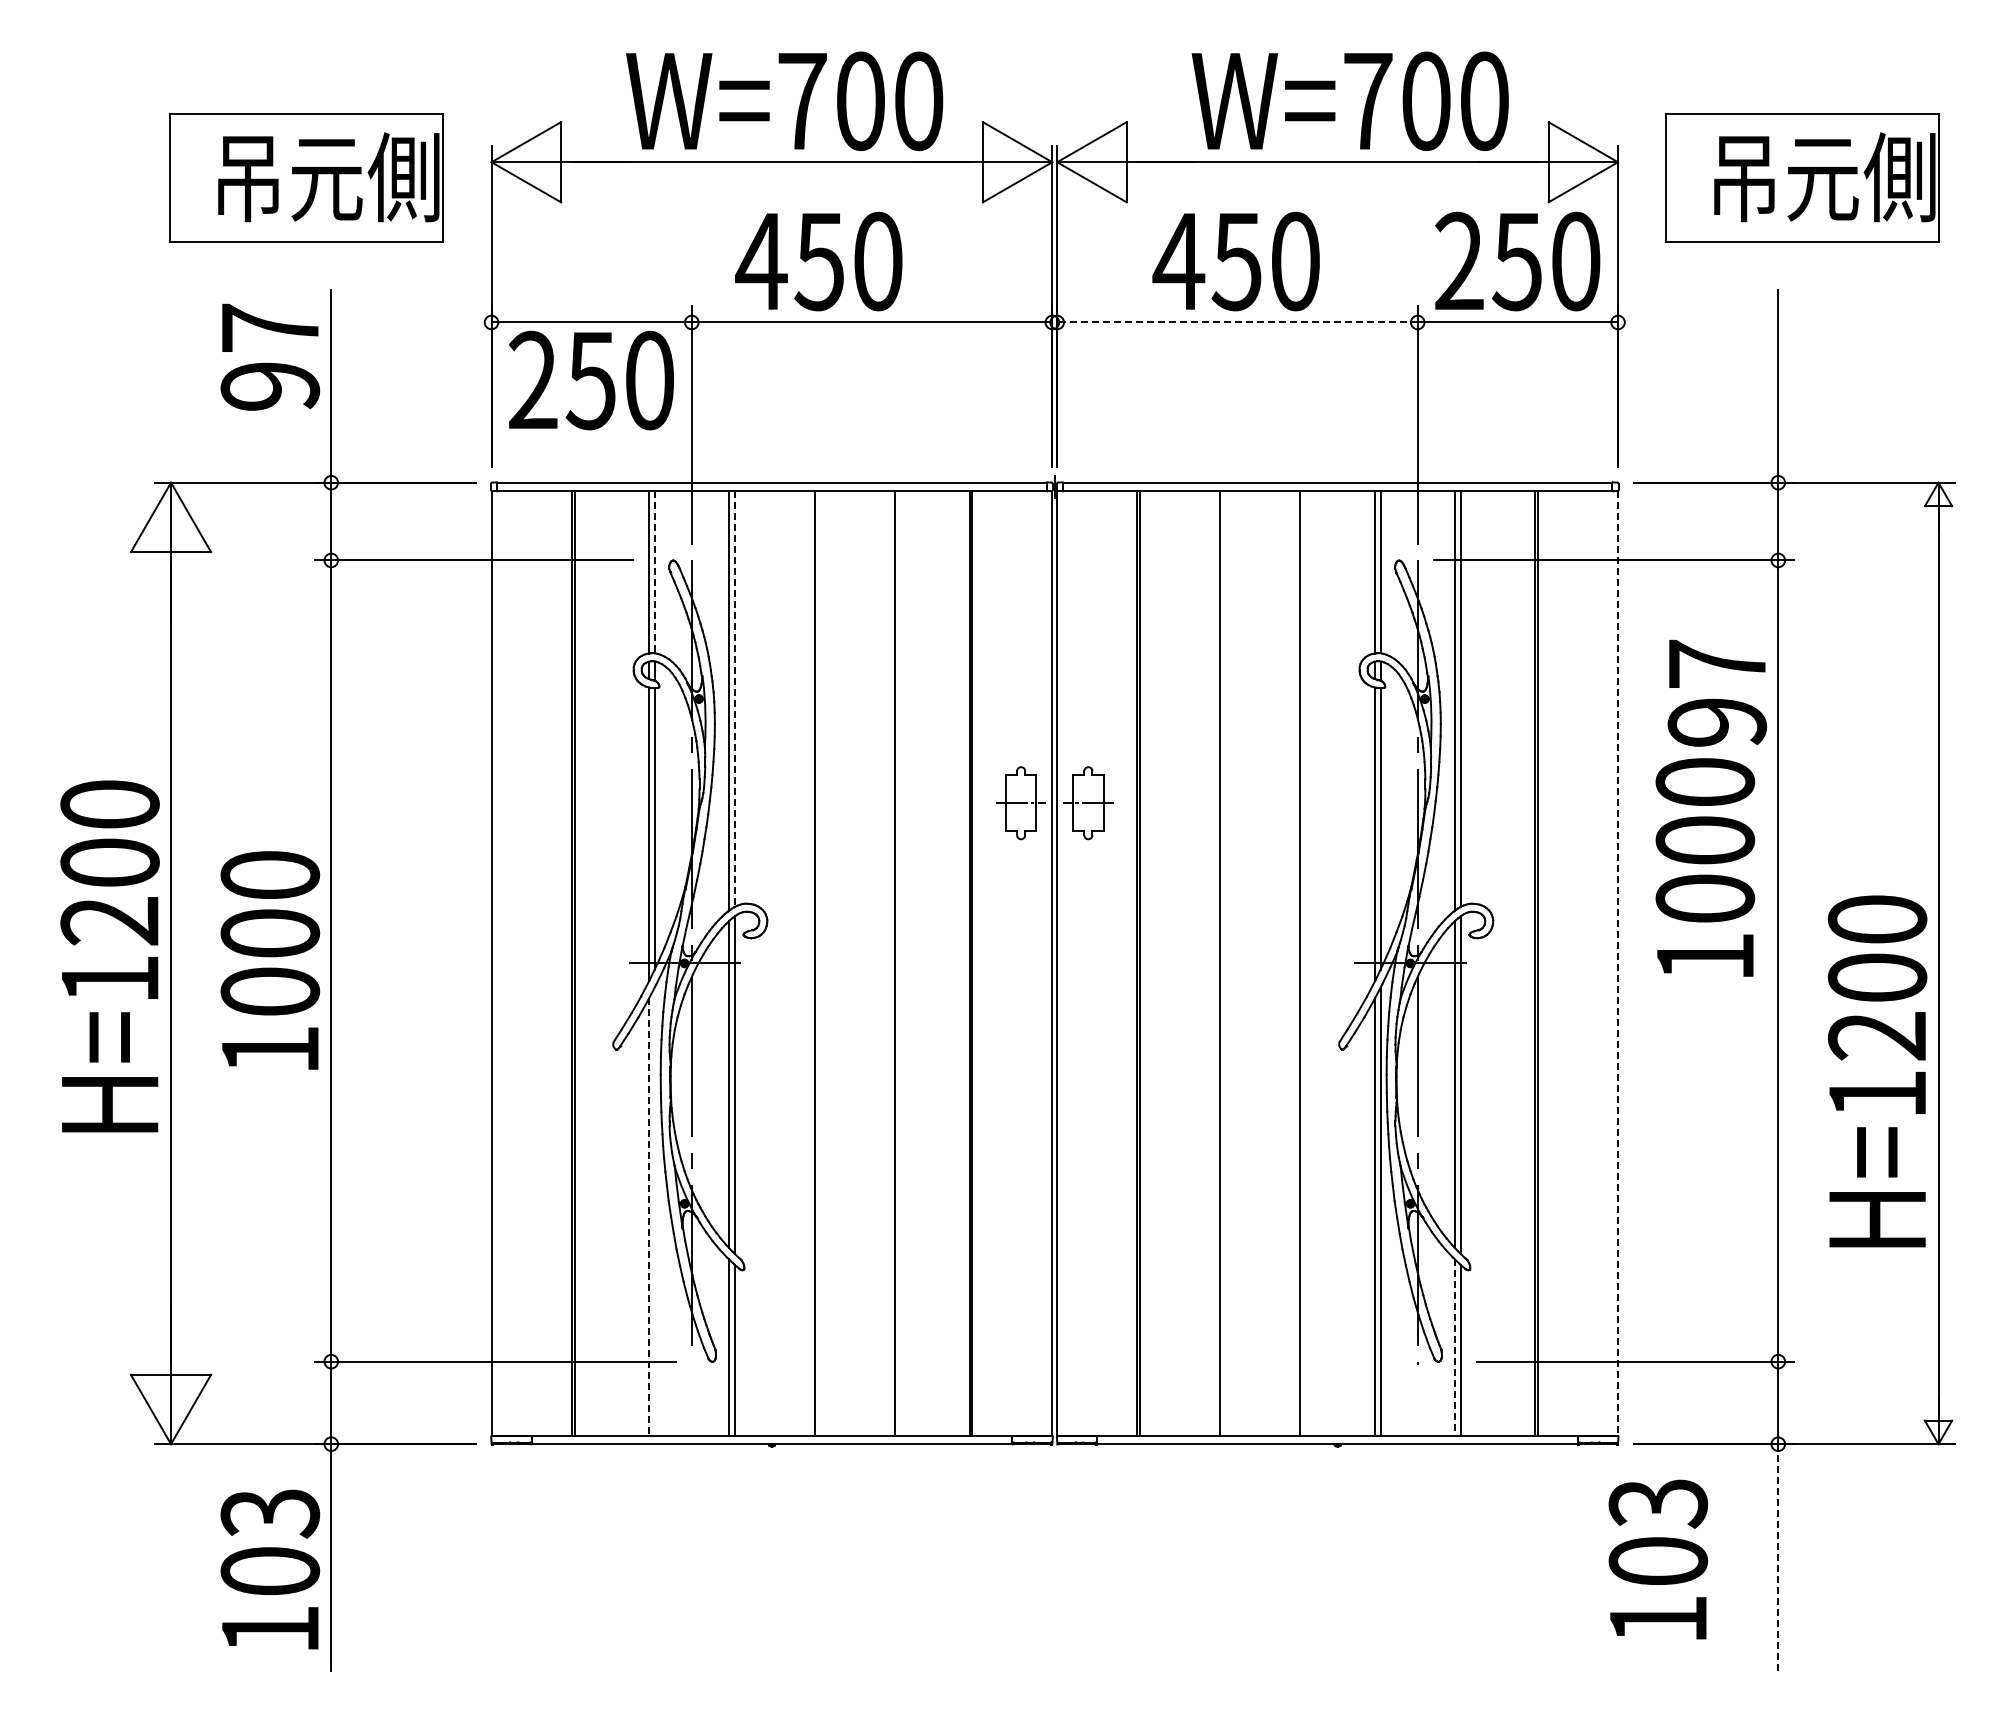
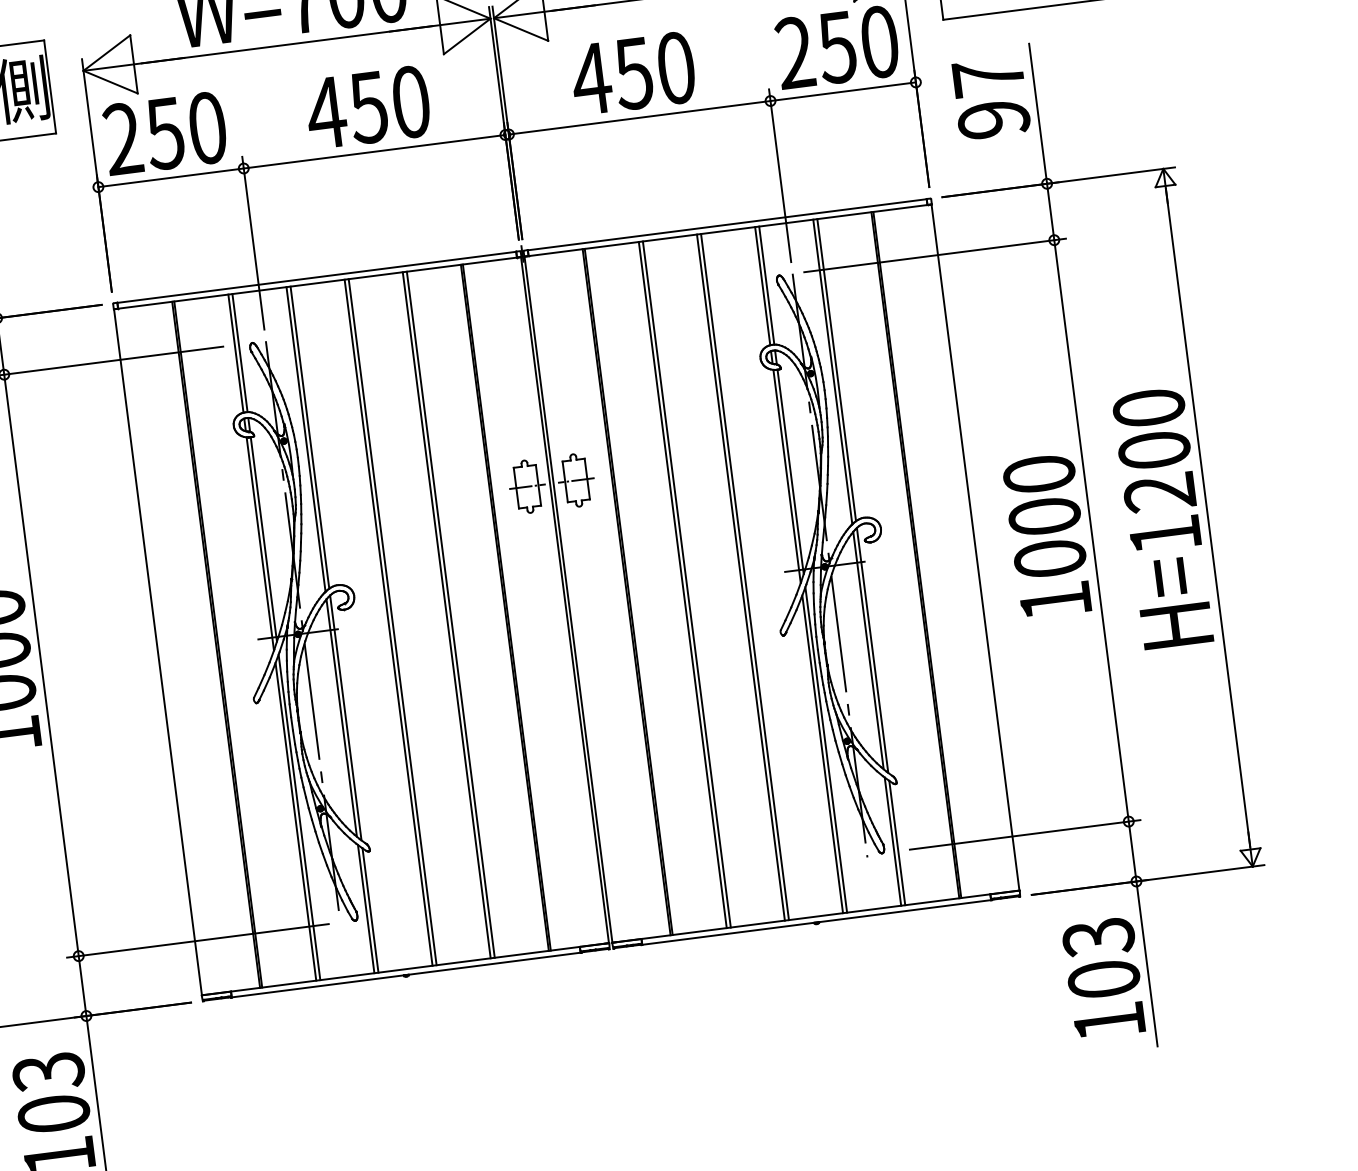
text: (818, 261) -> (367, 107), moved
line: (1236, 322) -> (639, 117), dashed -> solid
text: (591, 380) -> (165, 133), moved
line: (654, 572) -> (239, 353), dashed -> solid
text: (1717, 692) -> (991, 97), moved
line: (734, 699) -> (309, 438), dashed -> solid
text: (1705, 867) -> (1047, 536), moved
line: (809, 963) -> (388, 622), added
line: (889, 963) -> (446, 615), added
line: (1214, 963) -> (682, 585), added
line: (1294, 963) -> (740, 577), added
line: (1618, 963) -> (975, 547), dashed -> solid
text: (1877, 1071) -> (1163, 518), moved
line: (654, 1211) -> (299, 817), added
line: (649, 1217) -> (296, 821), dashed -> solid
line: (1455, 1348) -> (893, 842), dashed -> solid
line: (1778, 1557) -> (1147, 963), dashed -> solid
text: (1658, 1559) -> (1104, 978), moved

